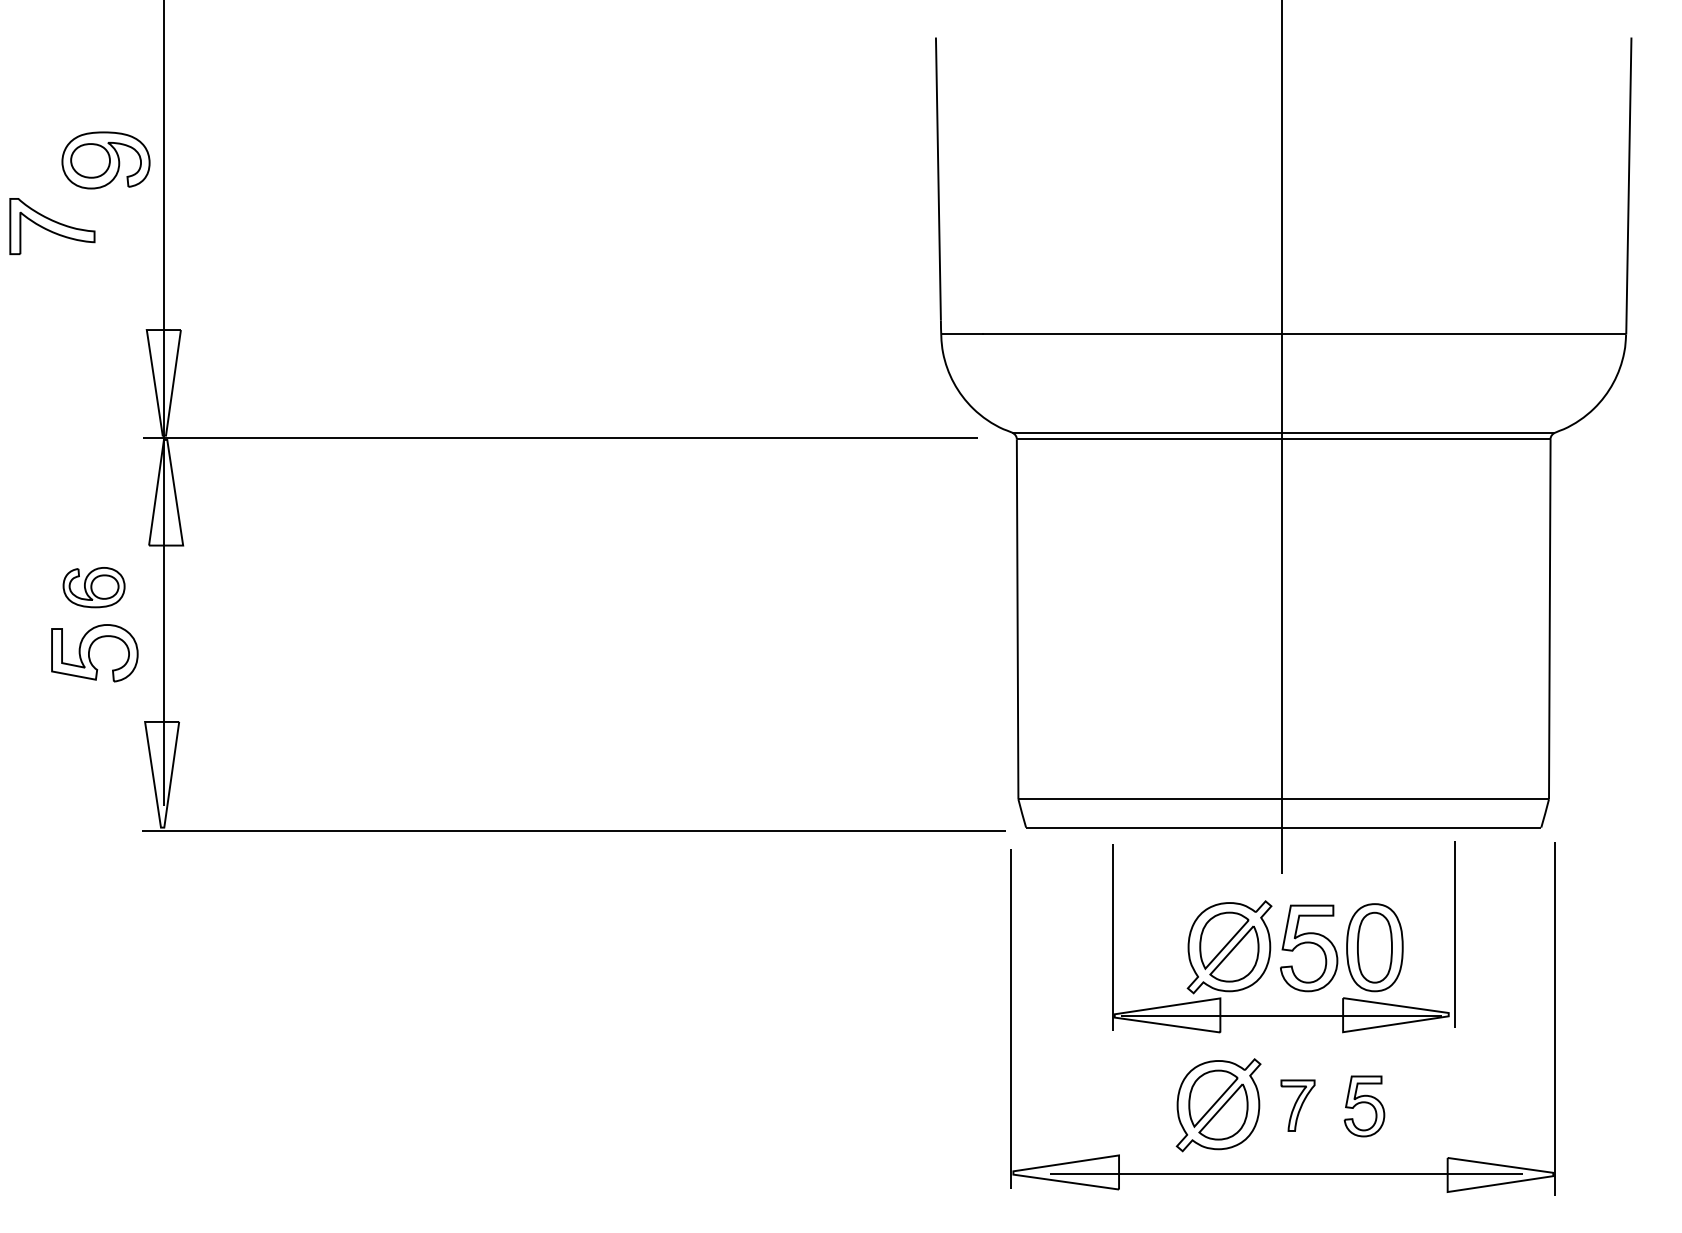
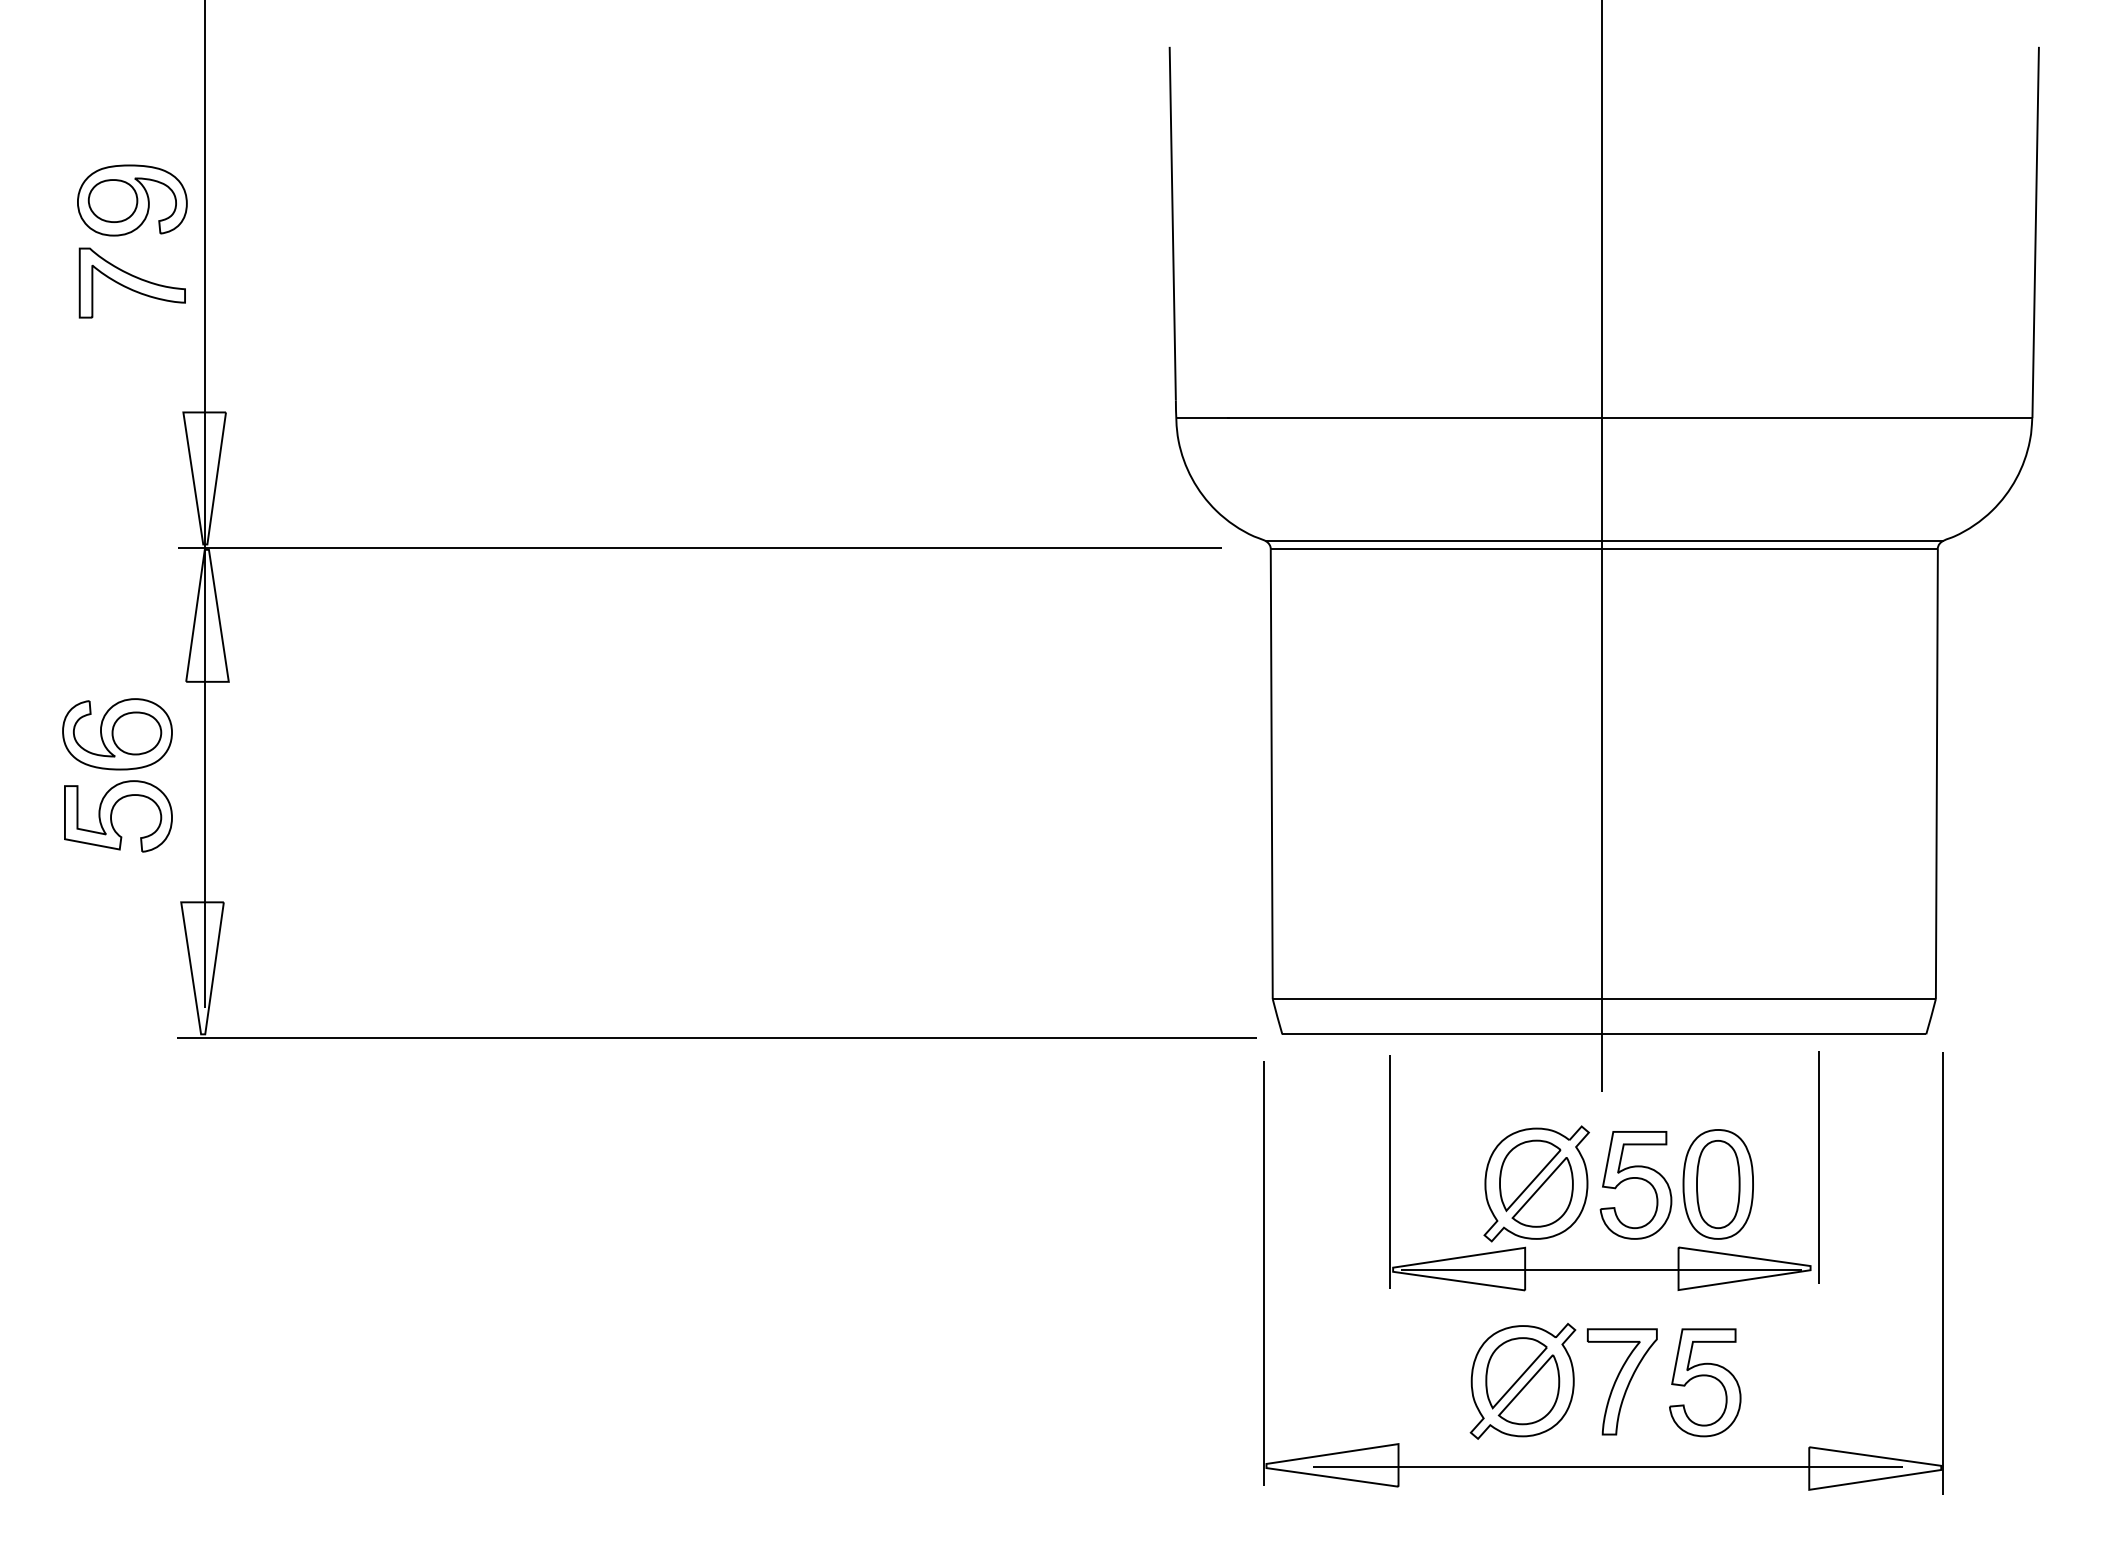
part: (51, 226) -> (131, 282), moved
part: (94, 587) -> (117, 734), size x1.43
part: (1297, 1105) -> (1621, 1381), size x1.67
part: (1364, 1106) -> (1705, 1382), size x1.43

